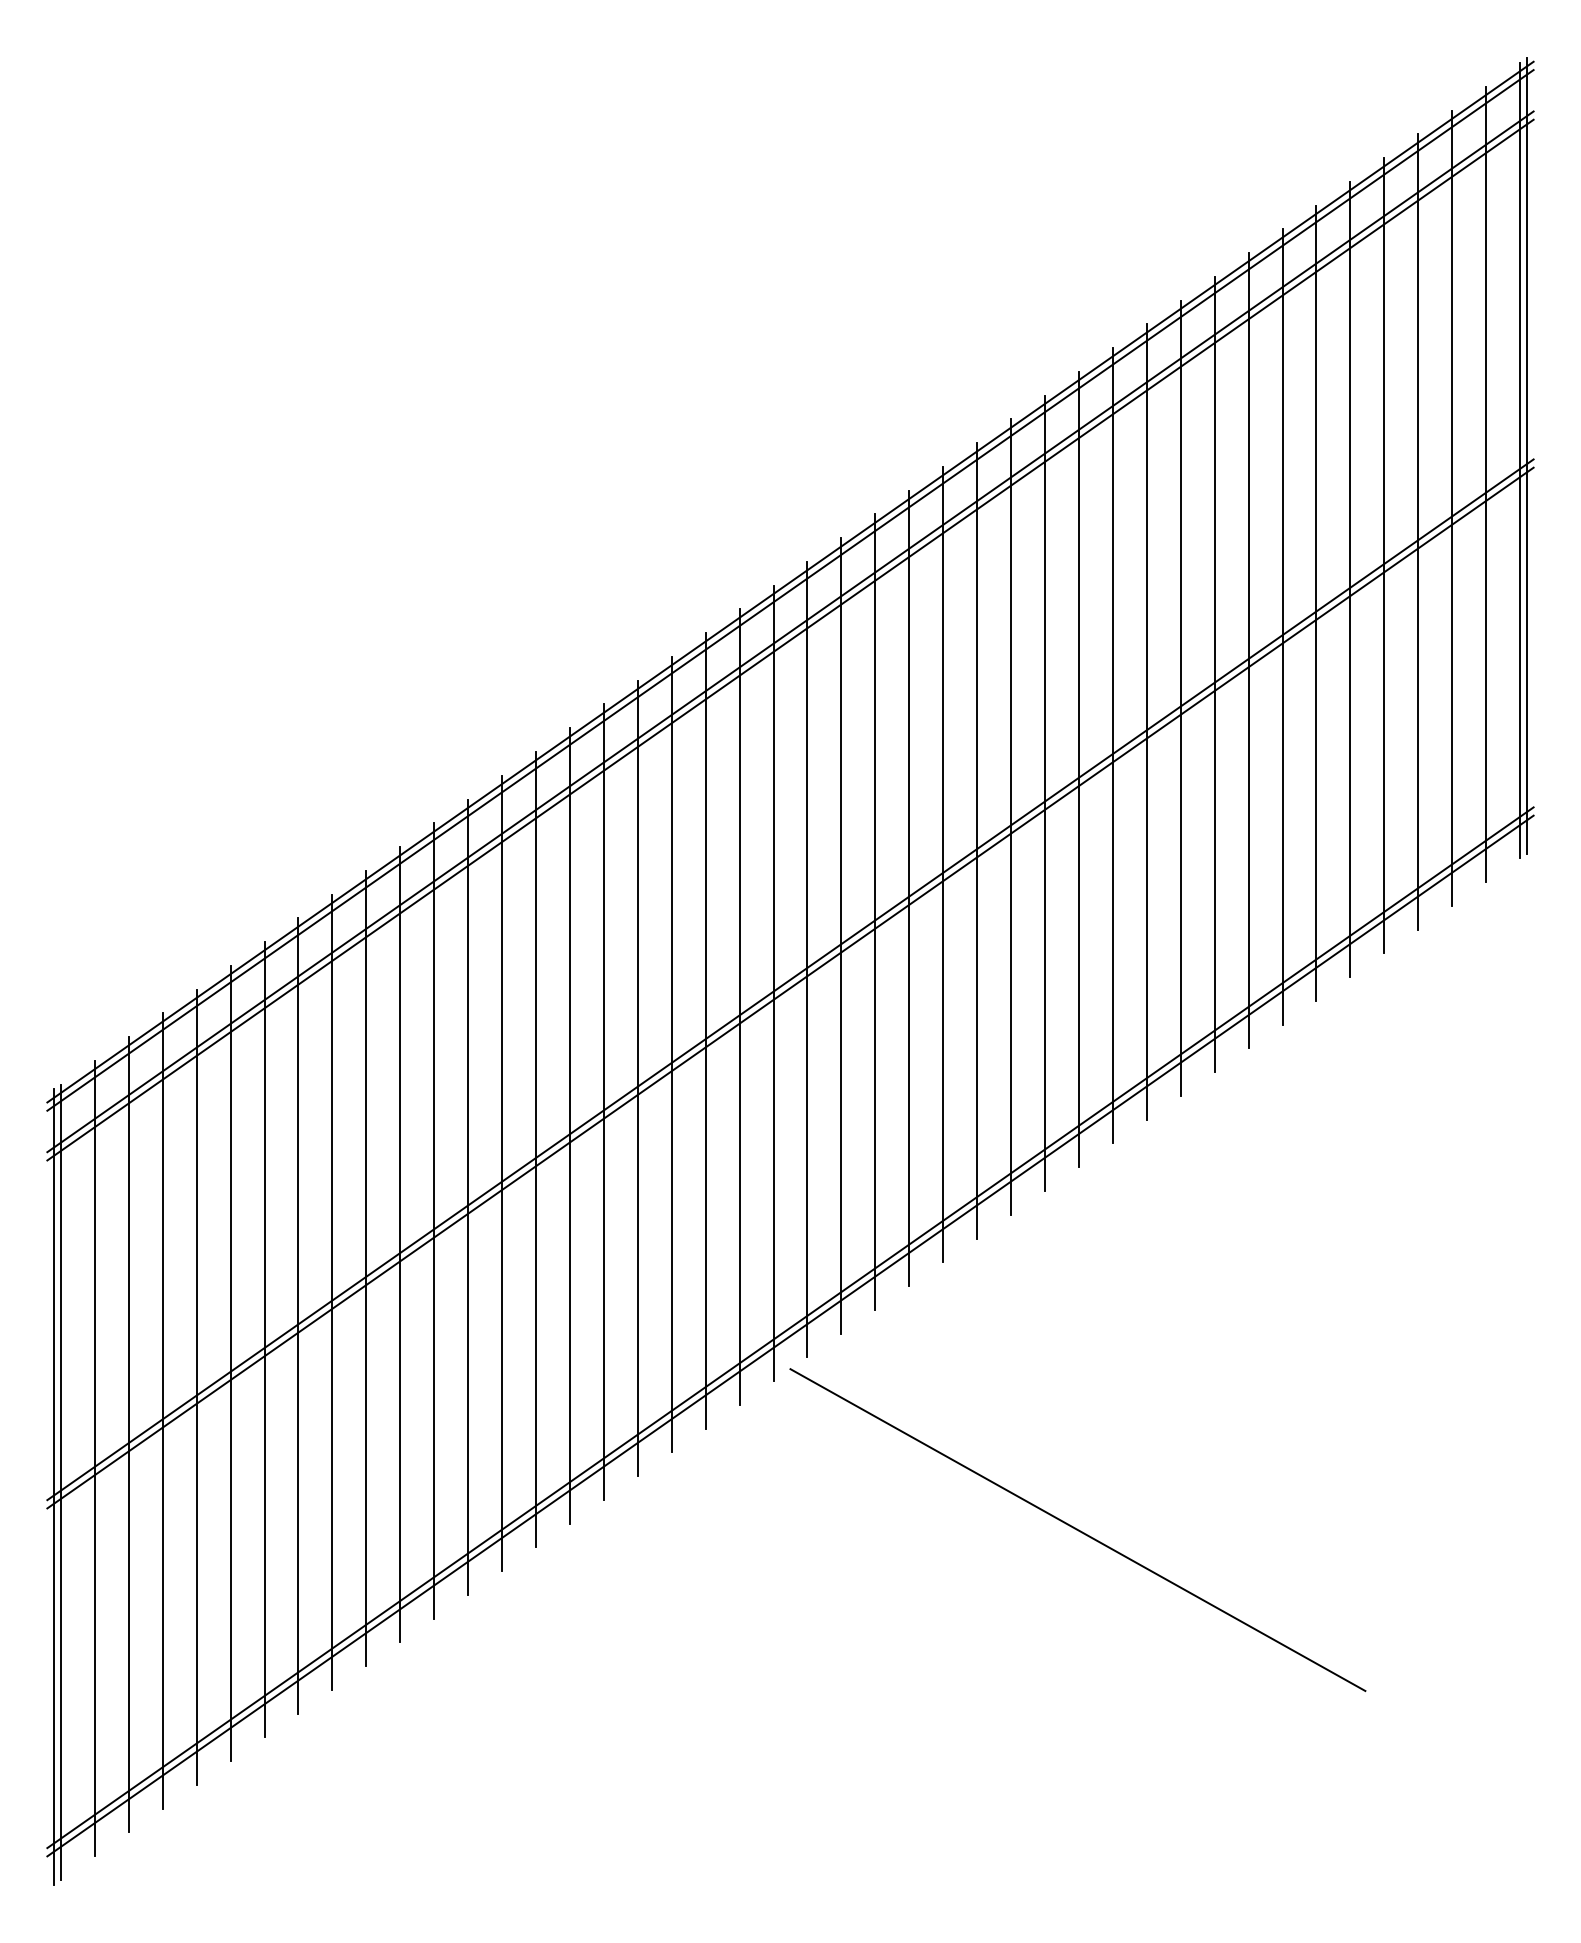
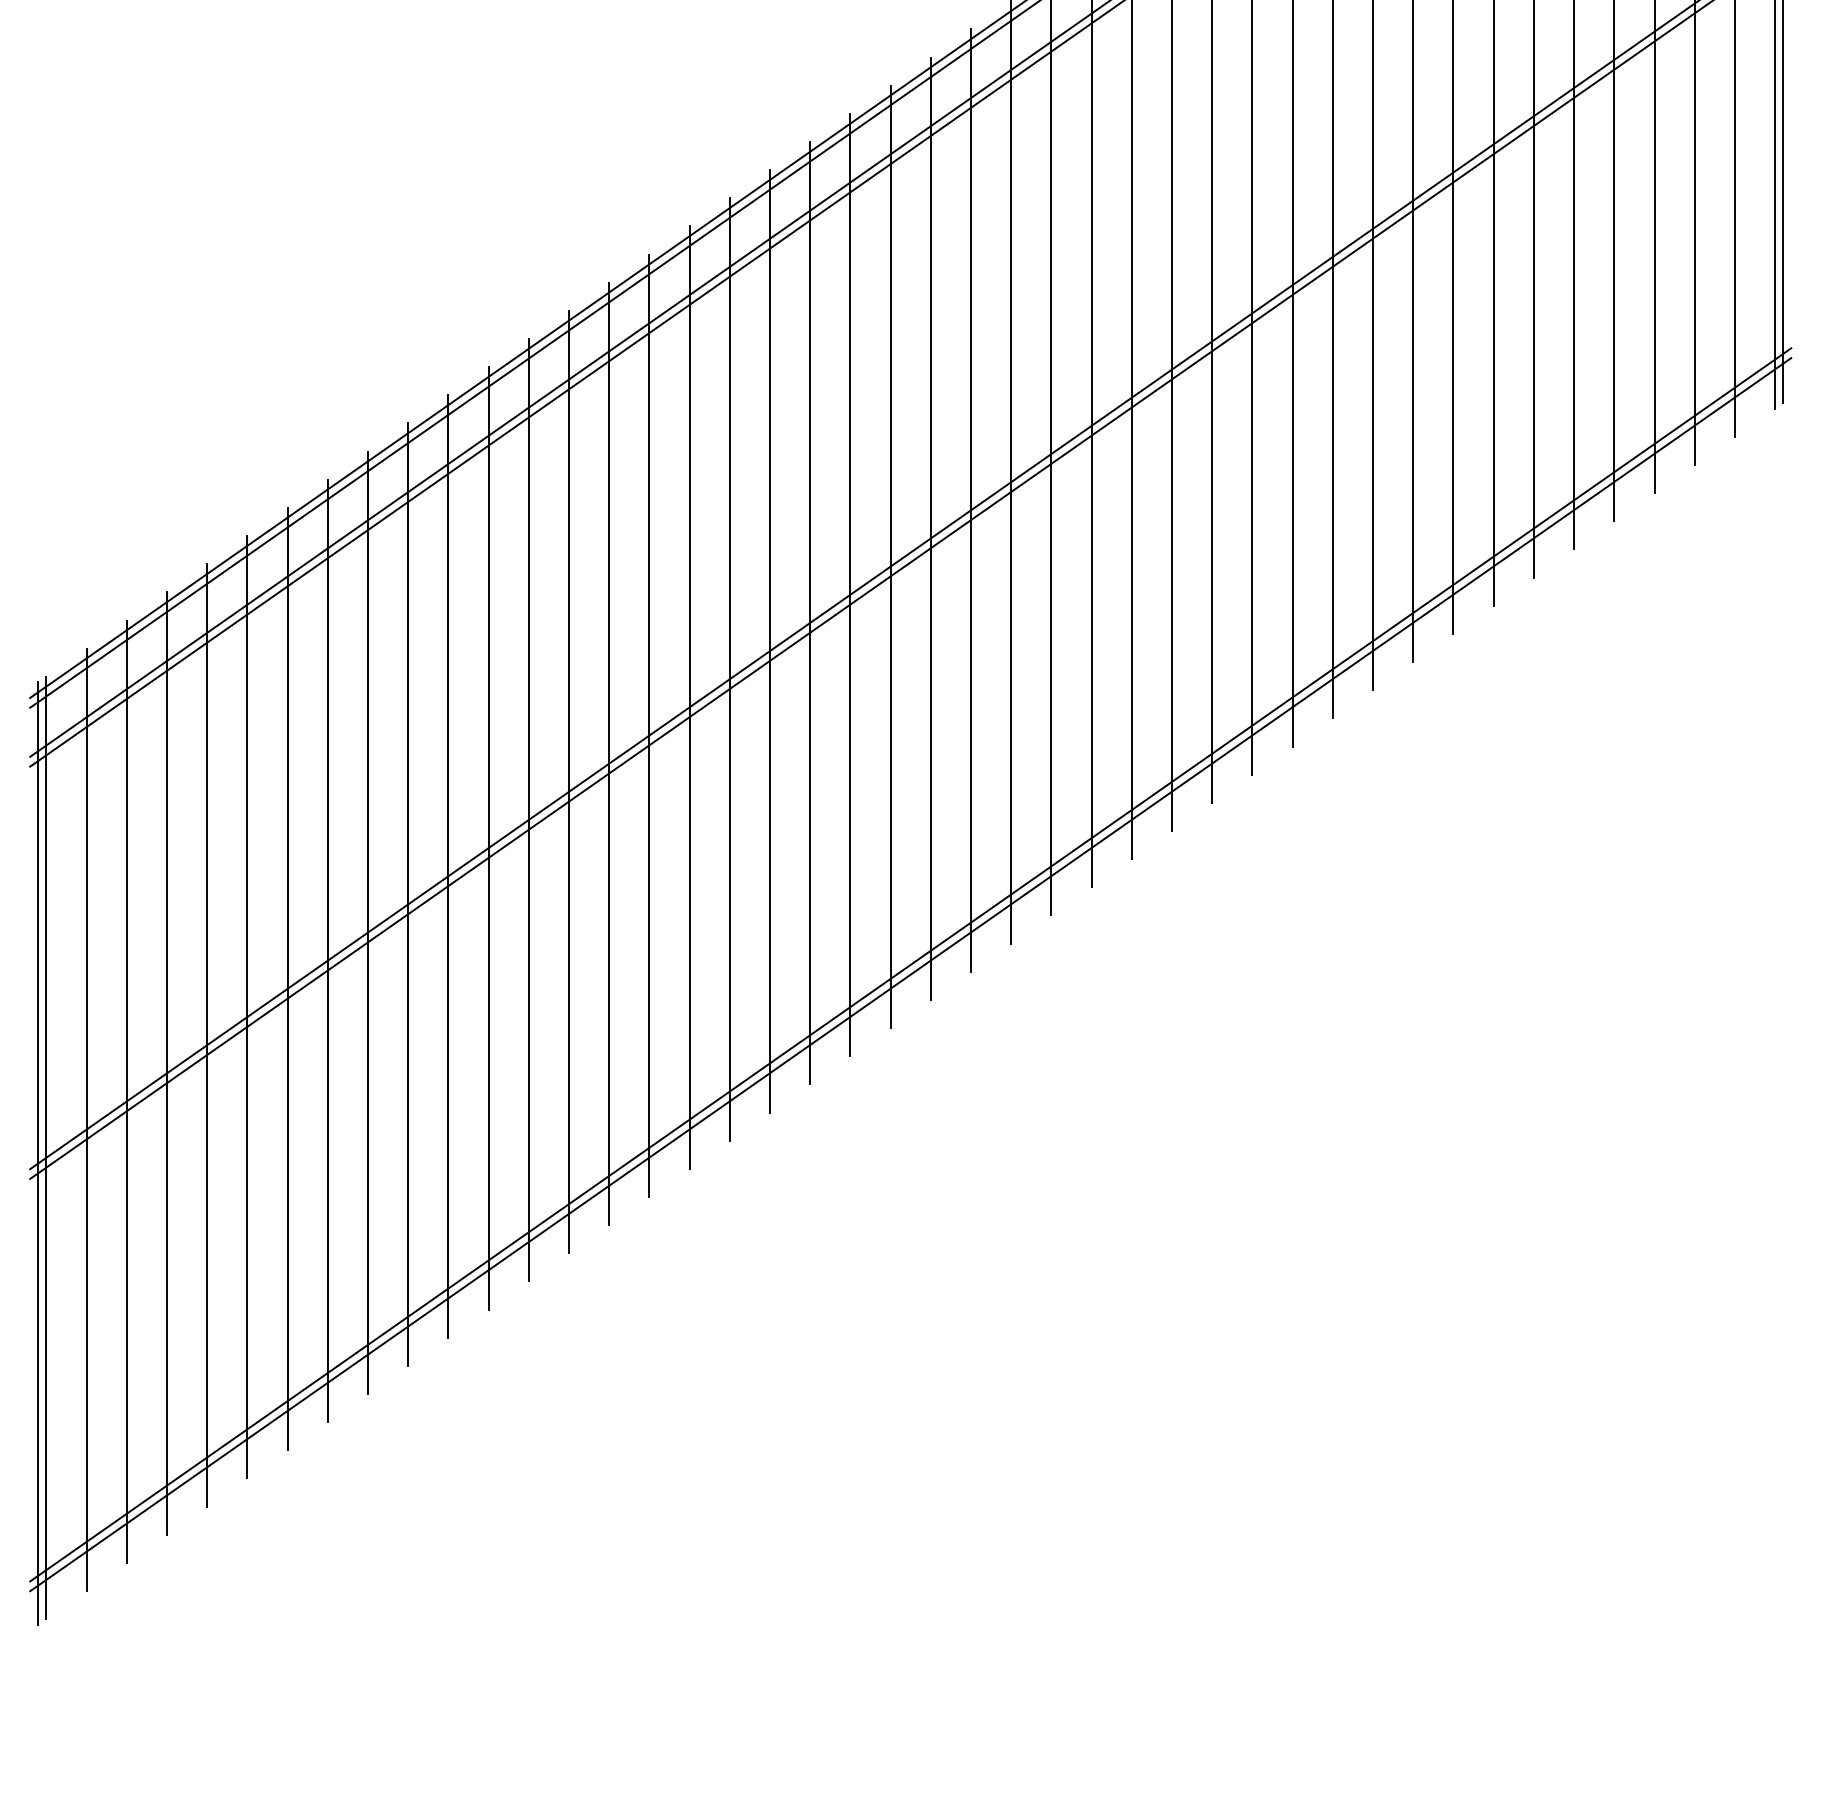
line: (1077, 1530) -> (1250, 1205), removed

